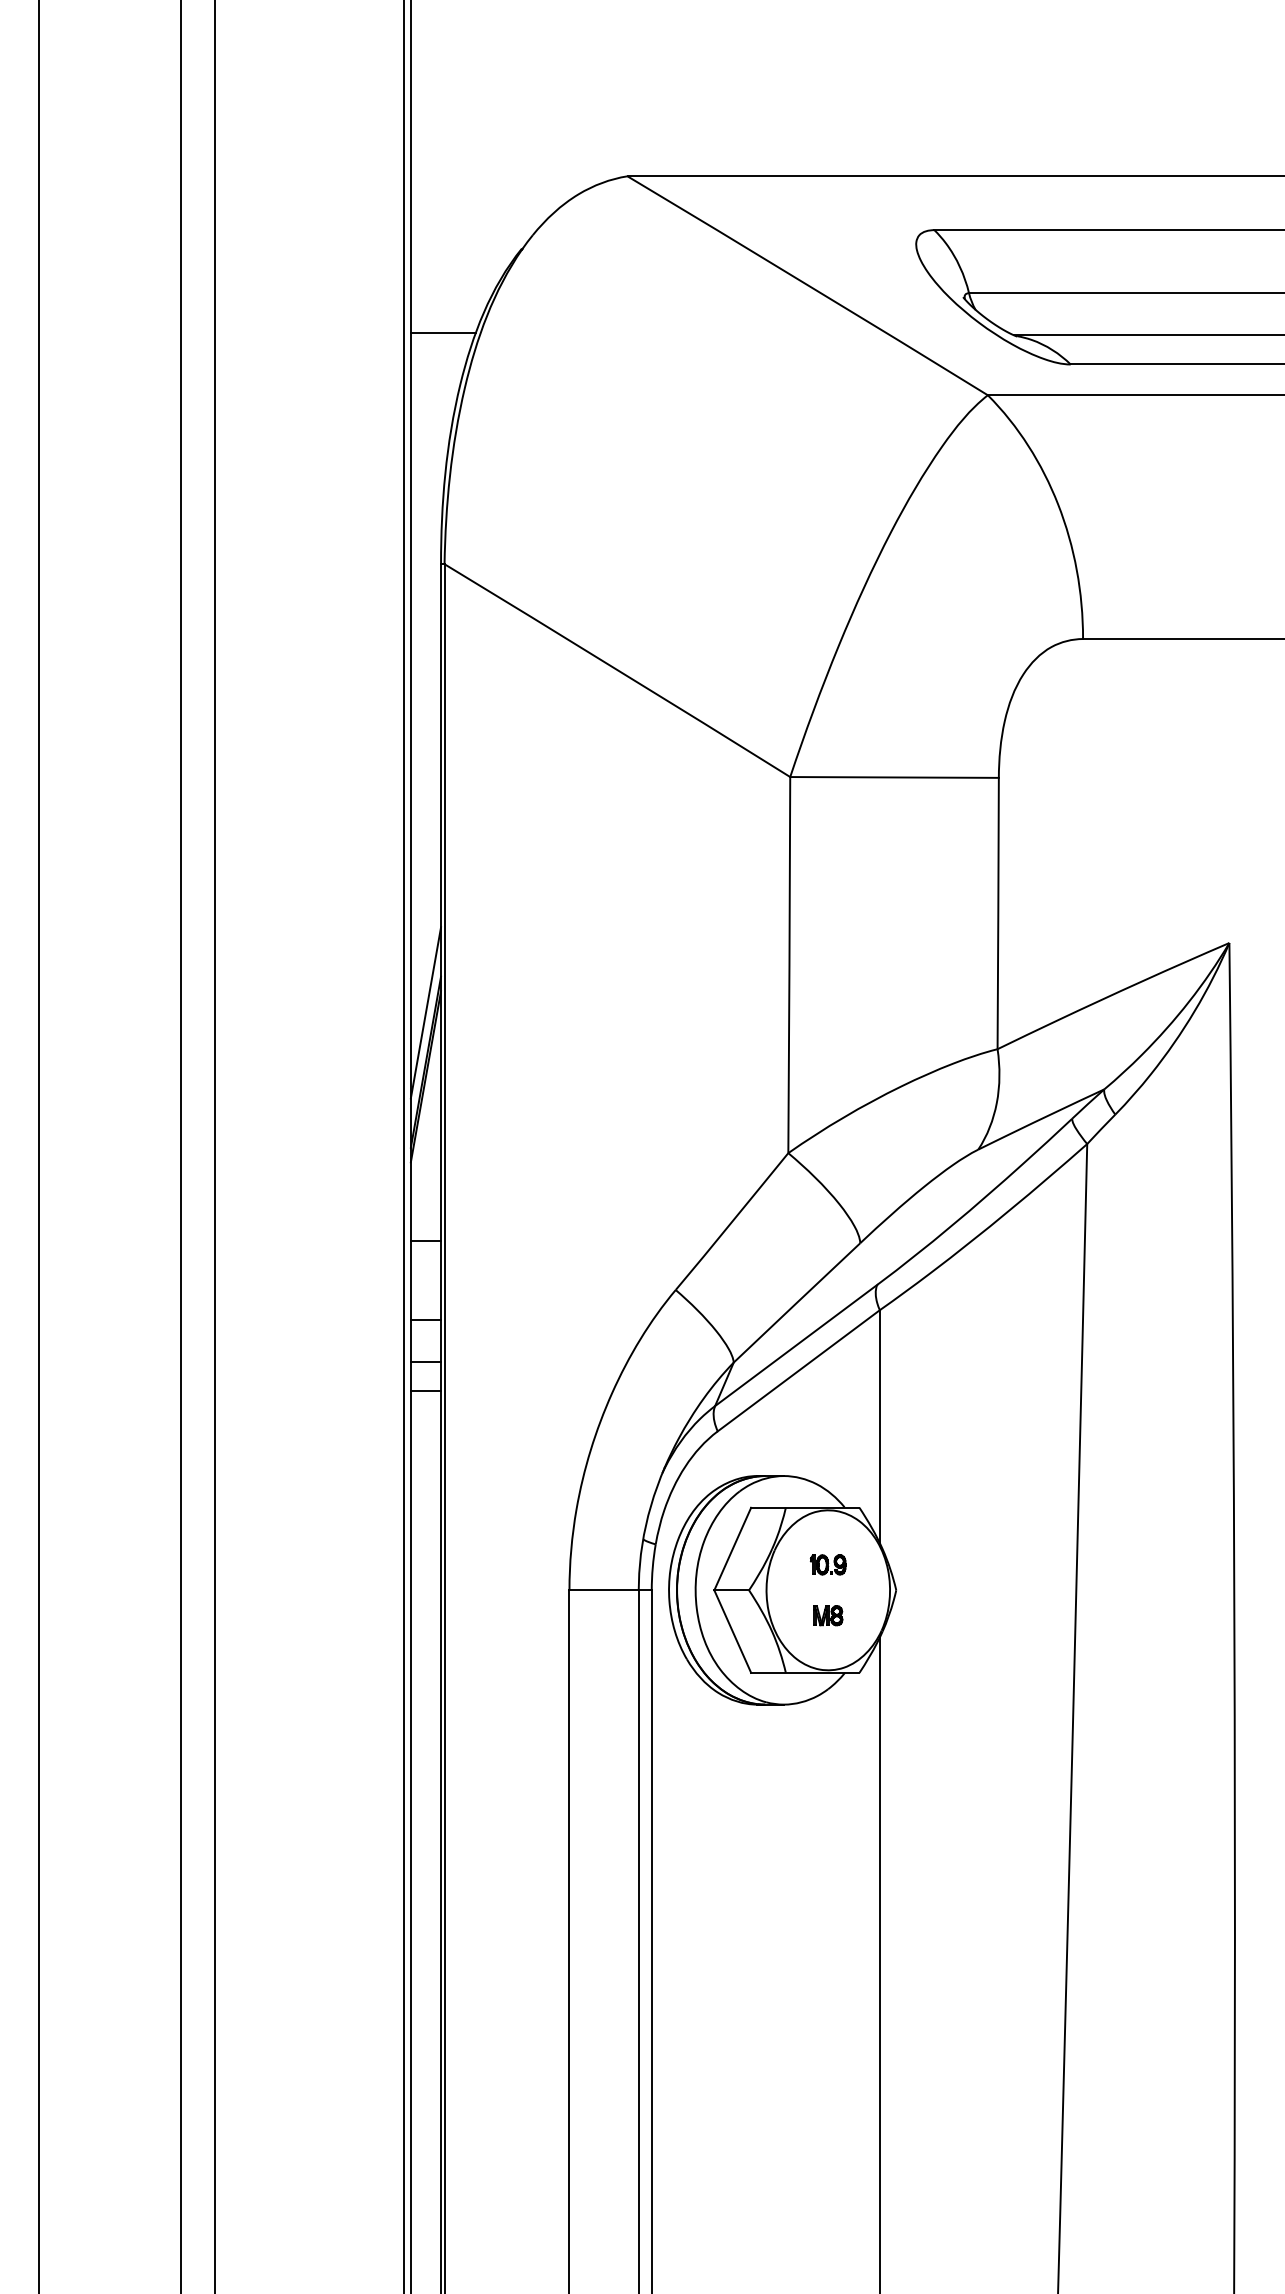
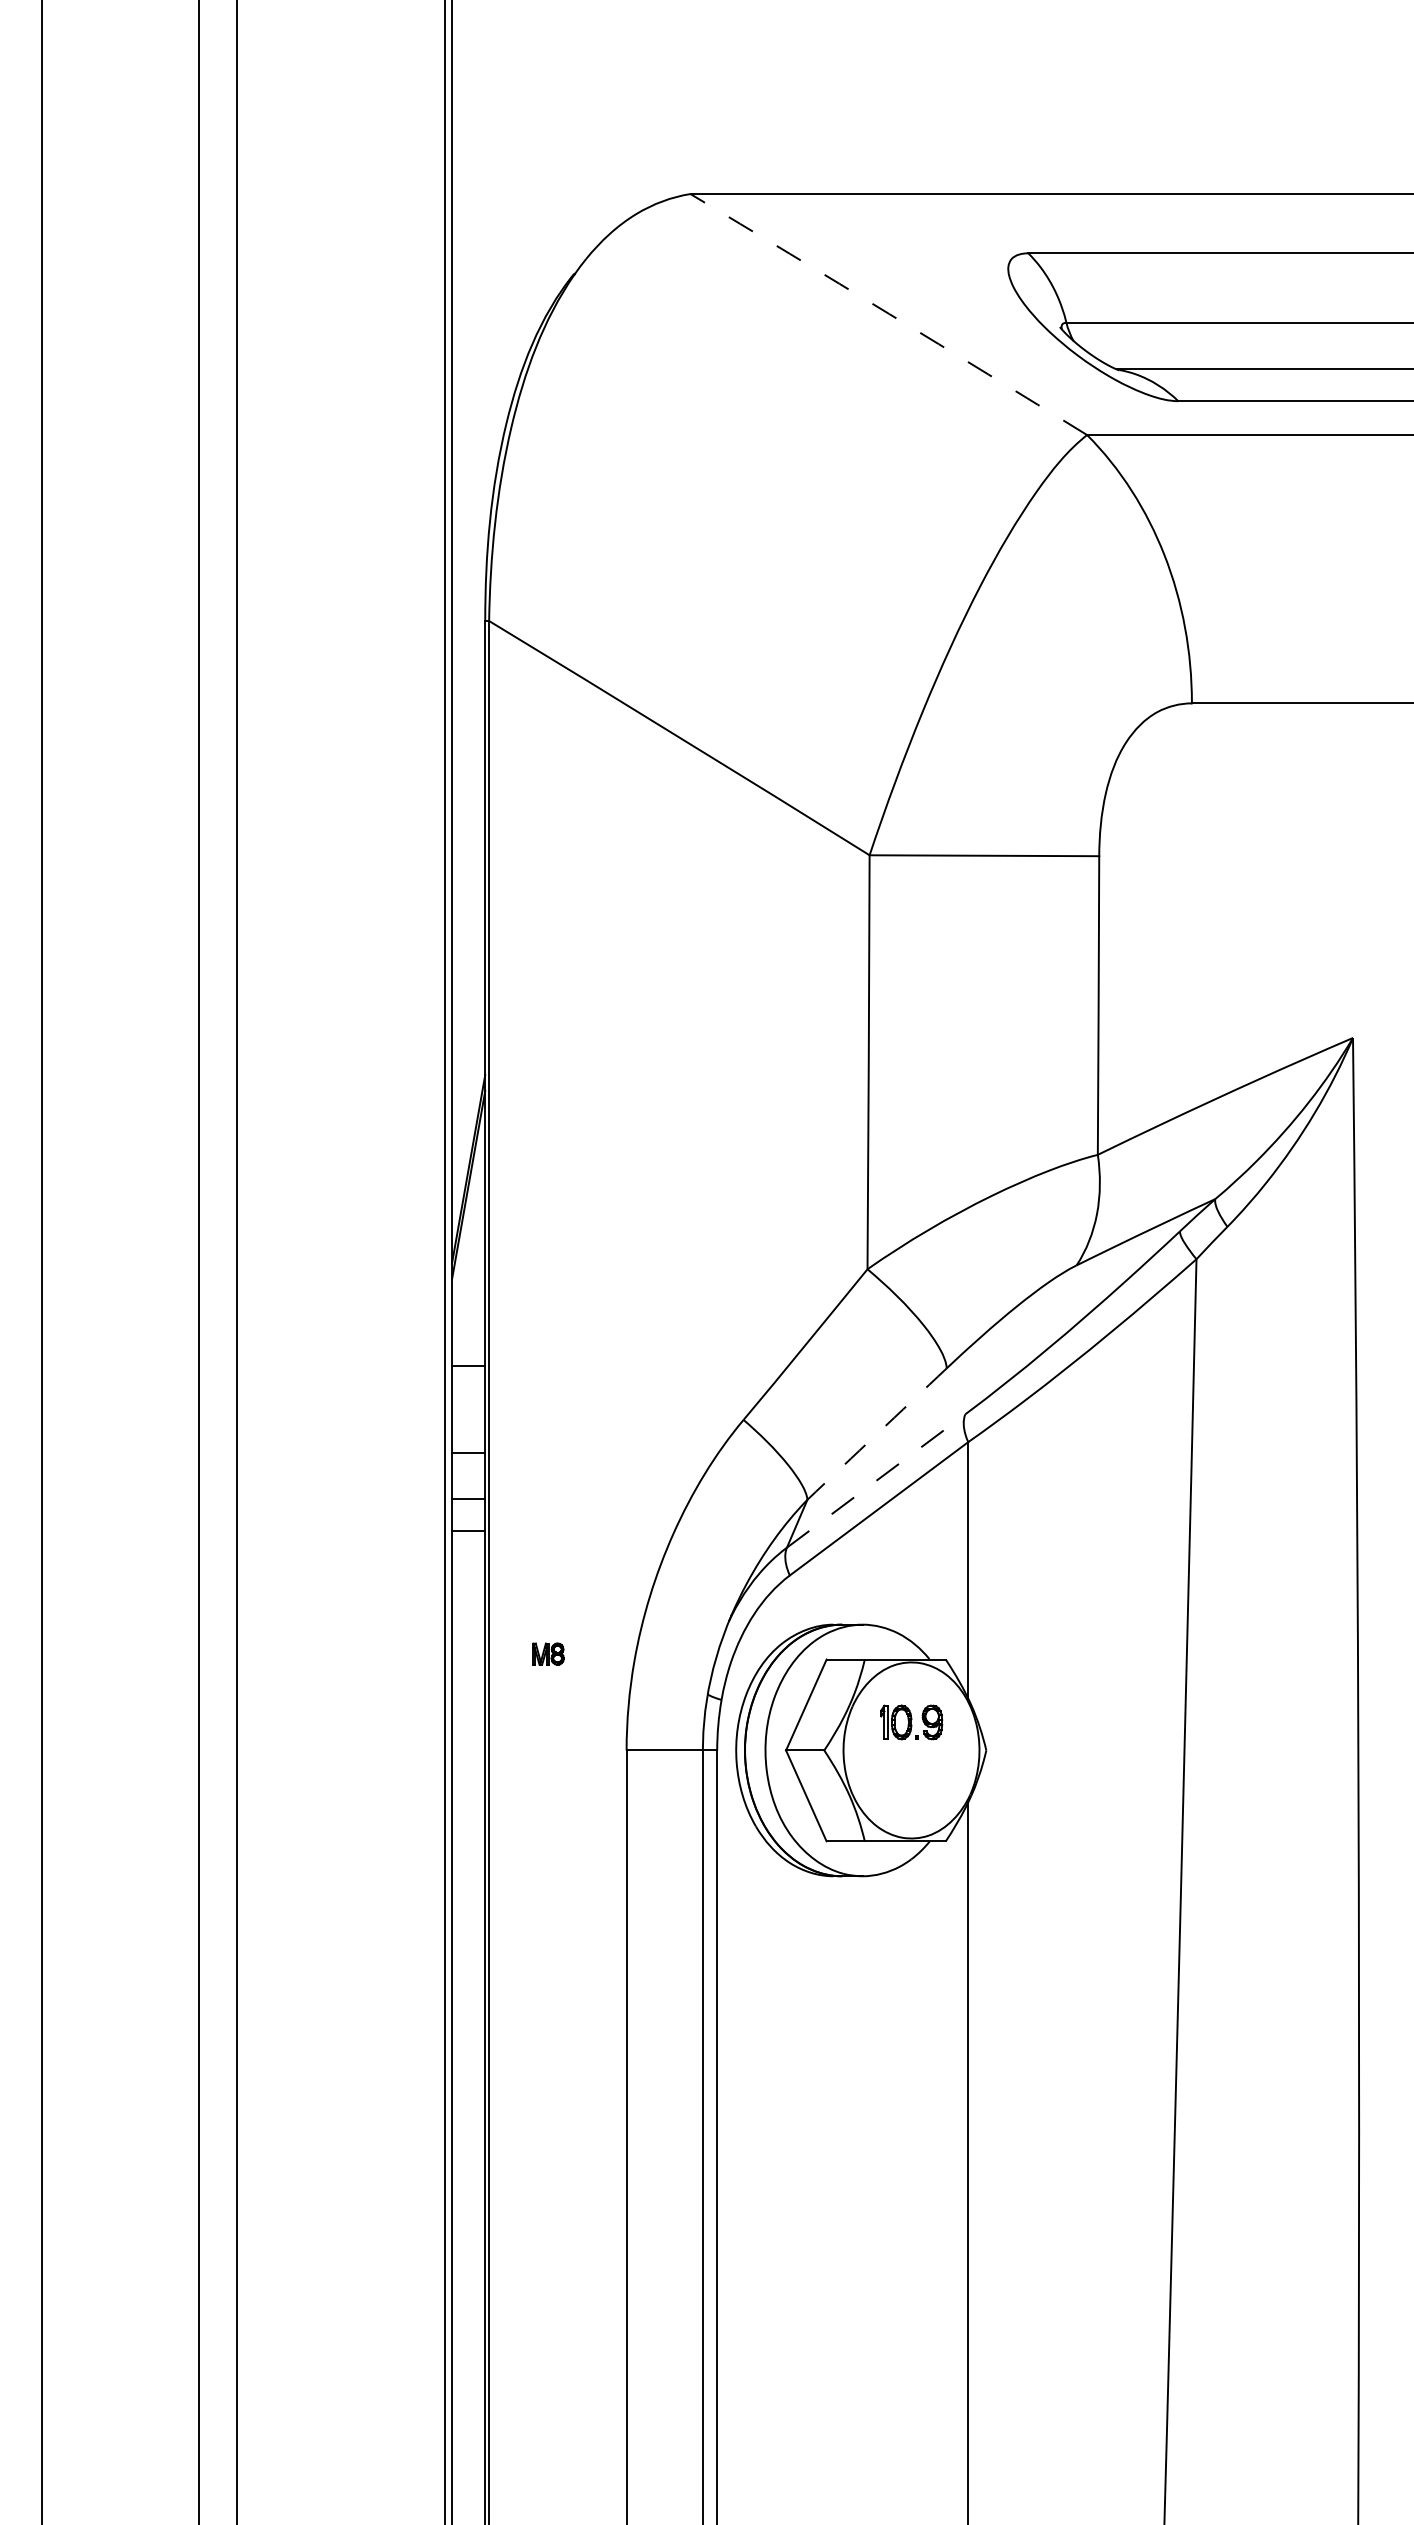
arc: (808, 285) -> (889, 314), solid -> dashed
line: (443, 332) -> (487, 365), removed
line: (425, 1012) -> (468, 1114), removed
arc: (796, 1302) -> (876, 1433), solid -> dashed
line: (796, 1345) -> (876, 1480), solid -> dashed
part: (827, 1564) -> (910, 1722), size x1.6
part: (828, 1615) -> (548, 1653), moved

